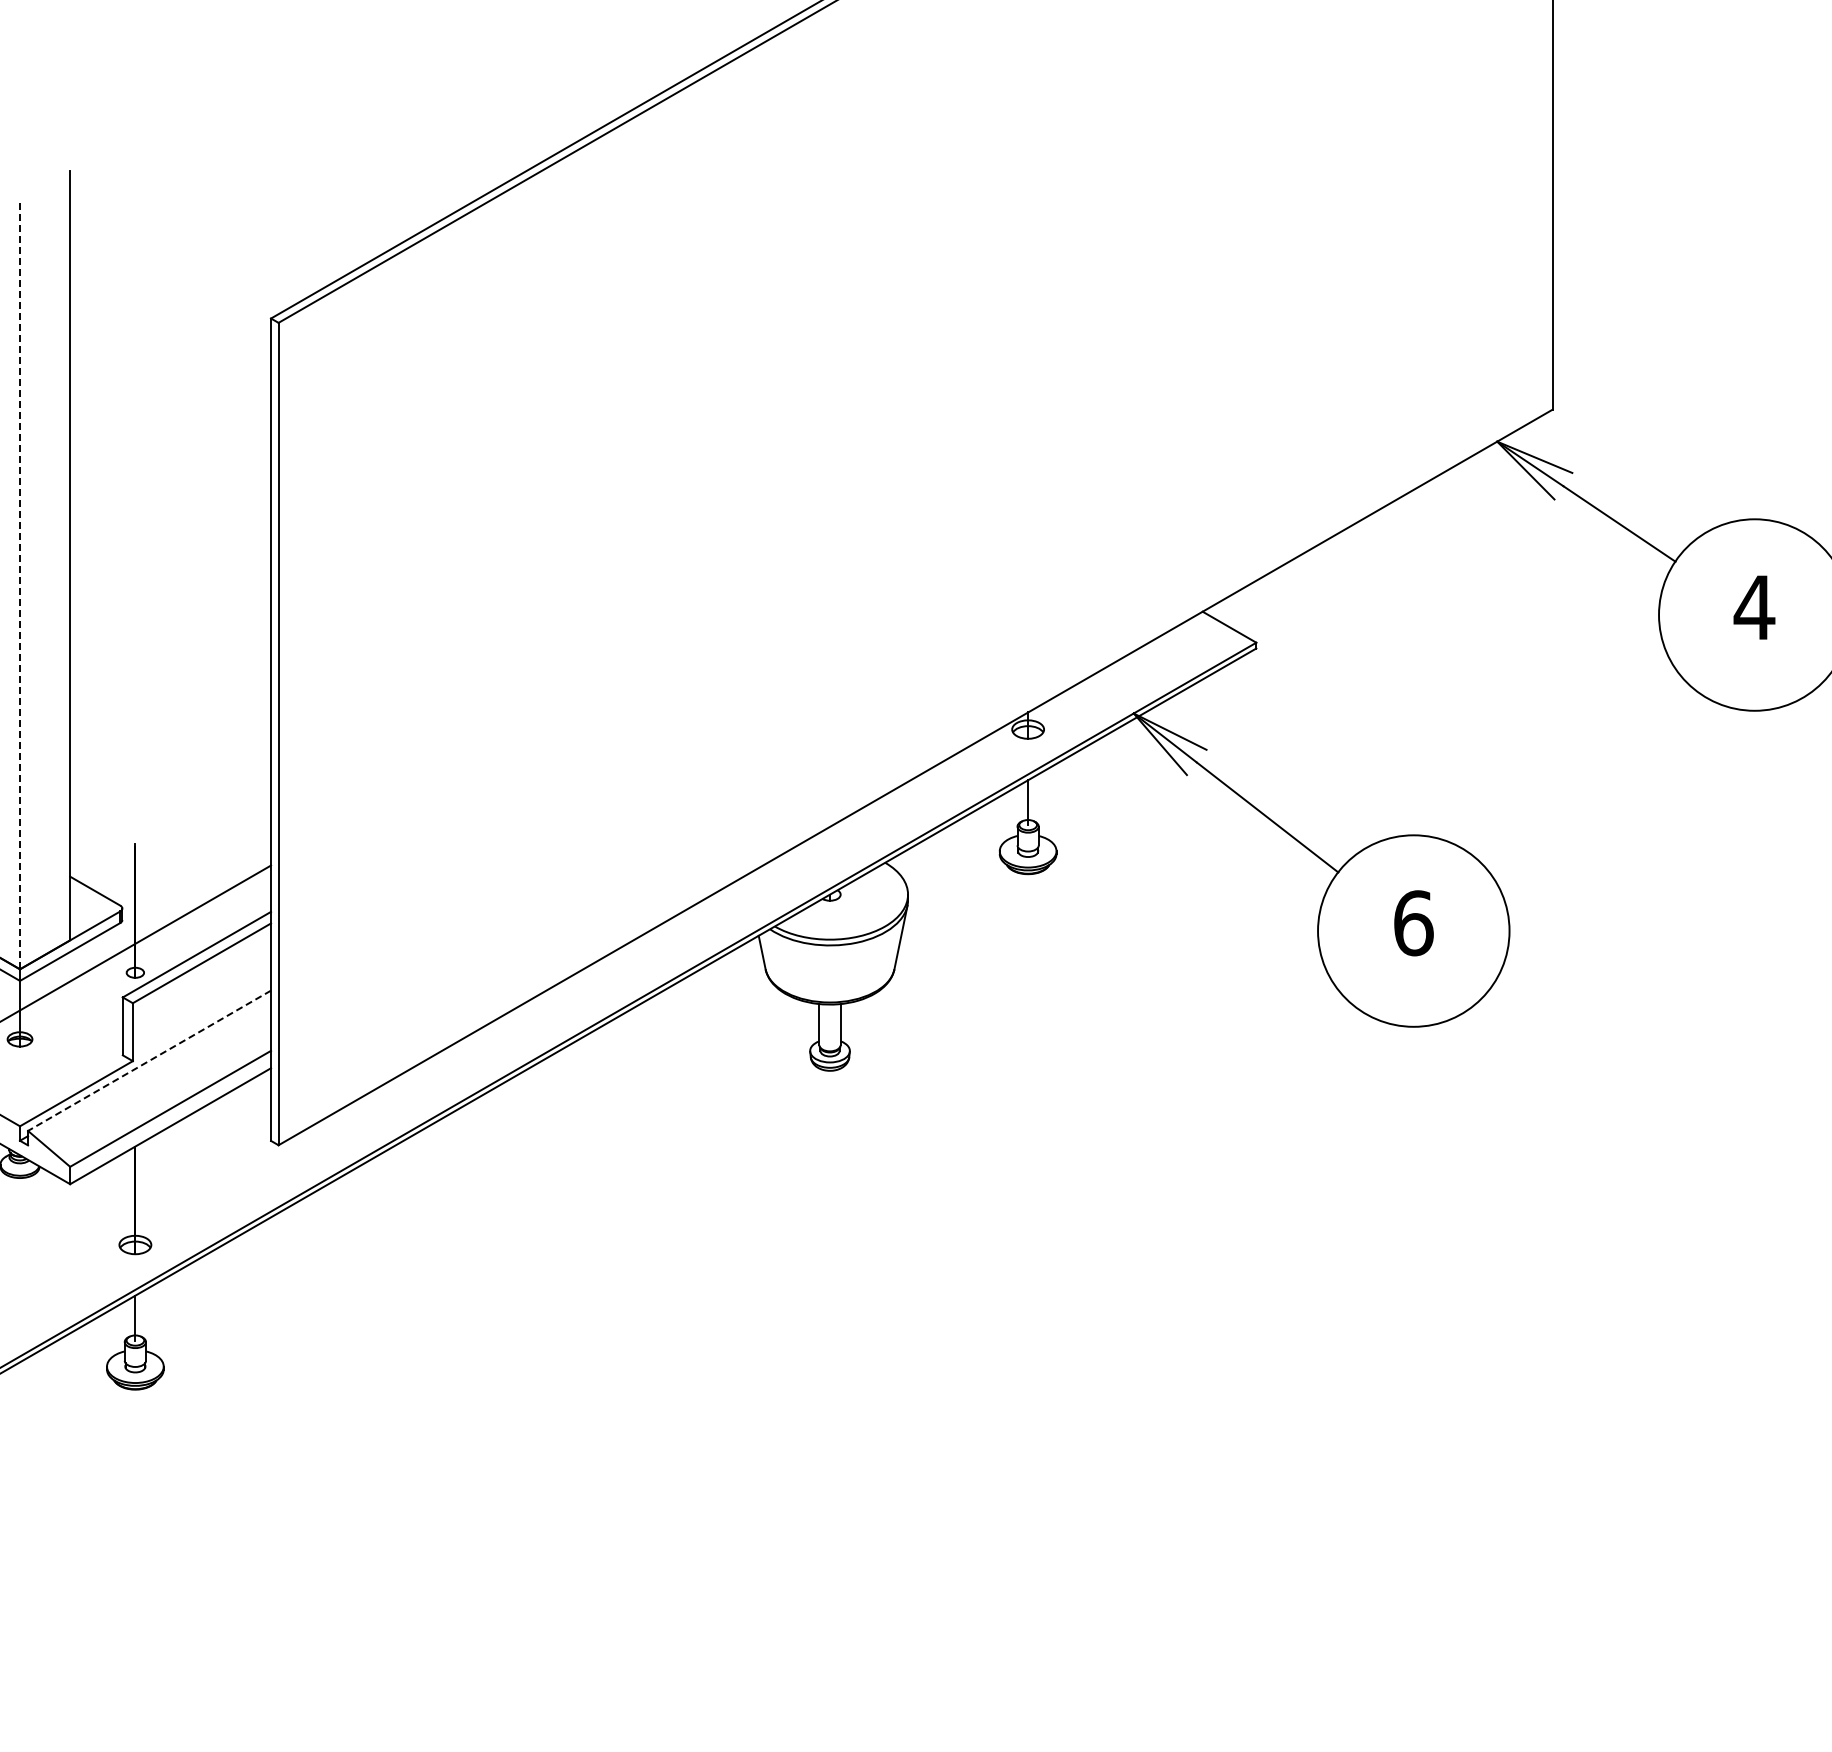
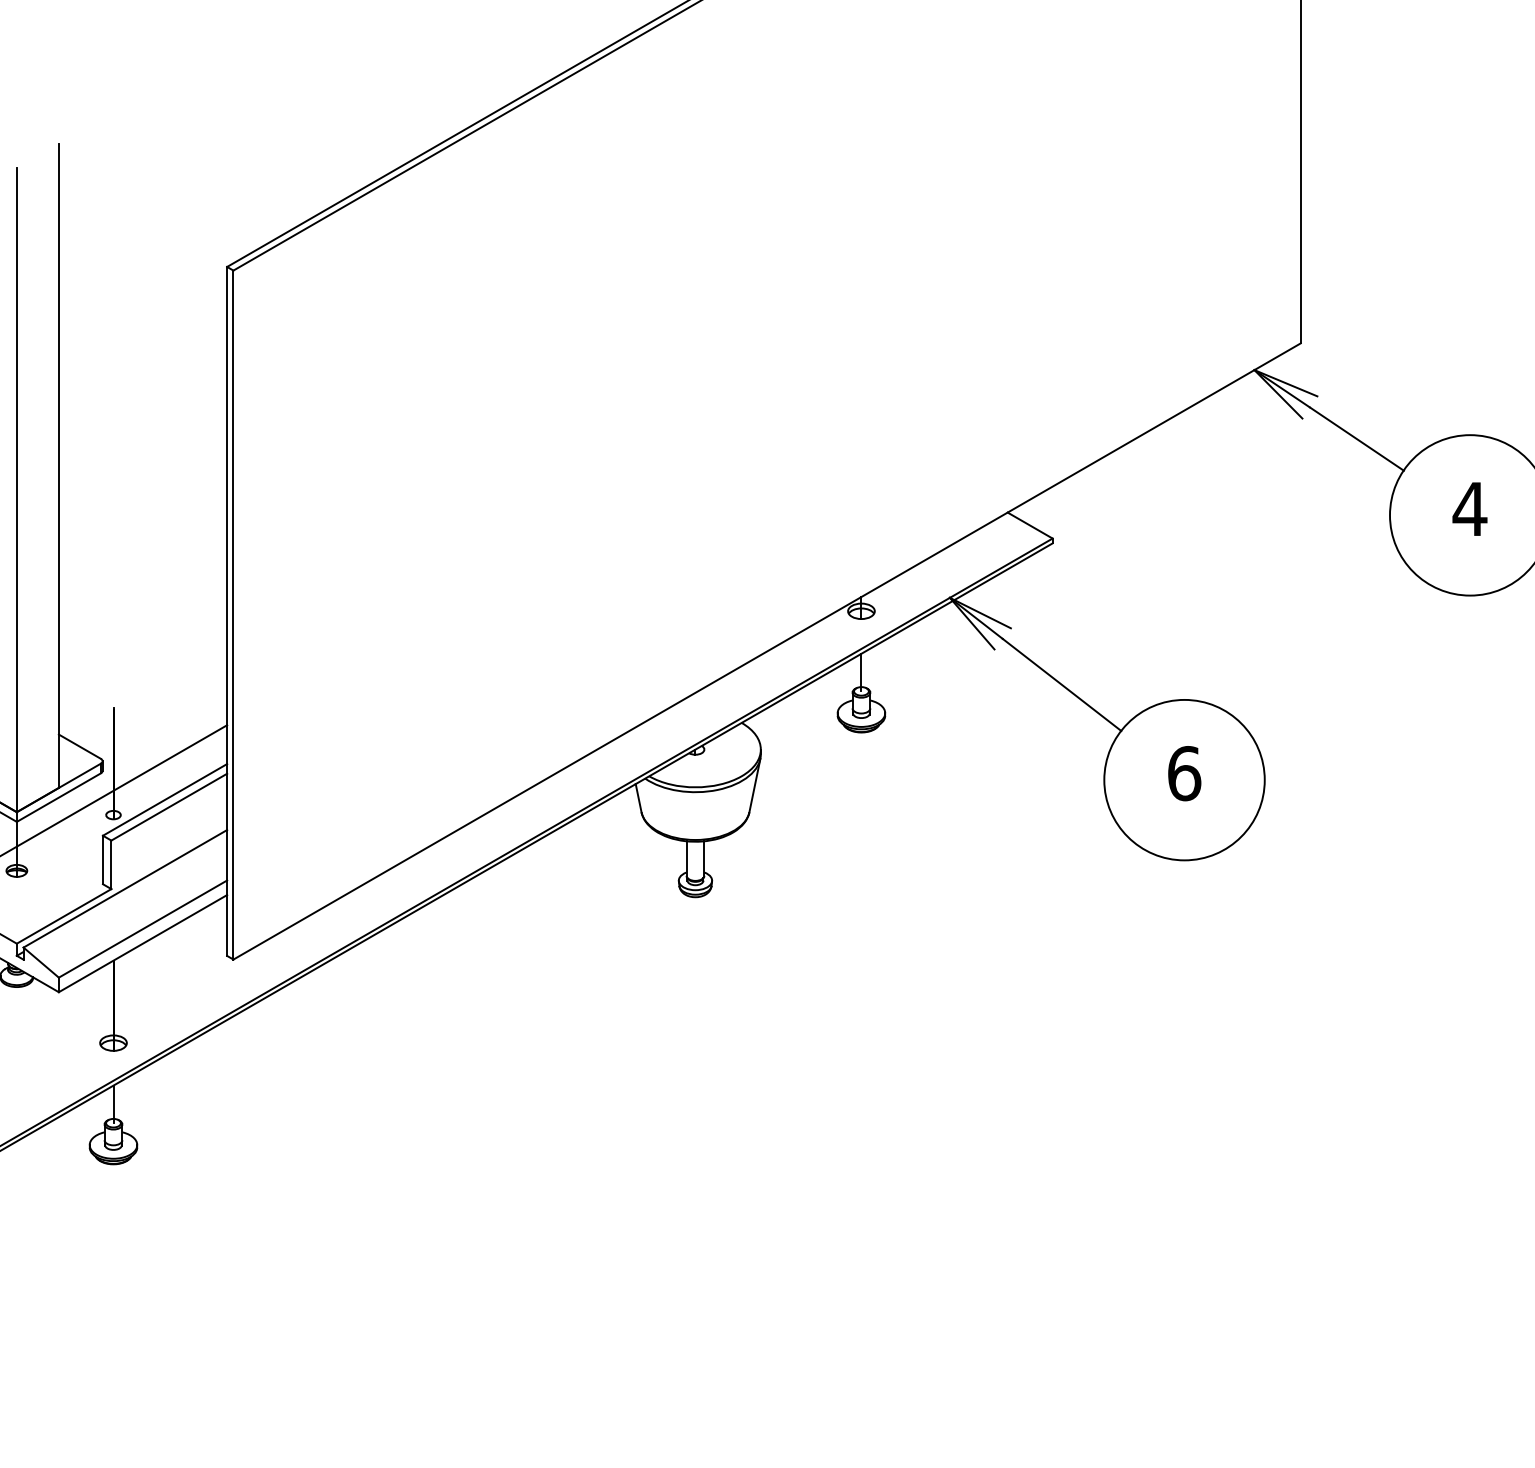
line: (20, 584) -> (17, 489), dashed -> solid
line: (149, 1061) -> (125, 889), dashed -> solid

